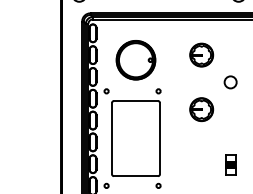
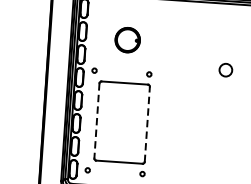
part: (201, 54) -> (197, 38), removed
part: (135, 60) -> (127, 40), size x0.6
part: (201, 109) -> (193, 96), removed
line: (112, 138) -> (97, 120), solid -> dashed
line: (159, 138) -> (146, 124), solid -> dashed
part: (230, 164) -> (219, 156), removed

